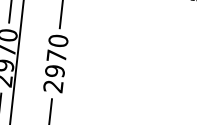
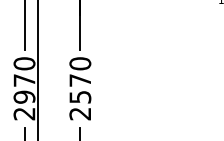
text: (54, 70) -> (79, 96), 2970 -> 2570

